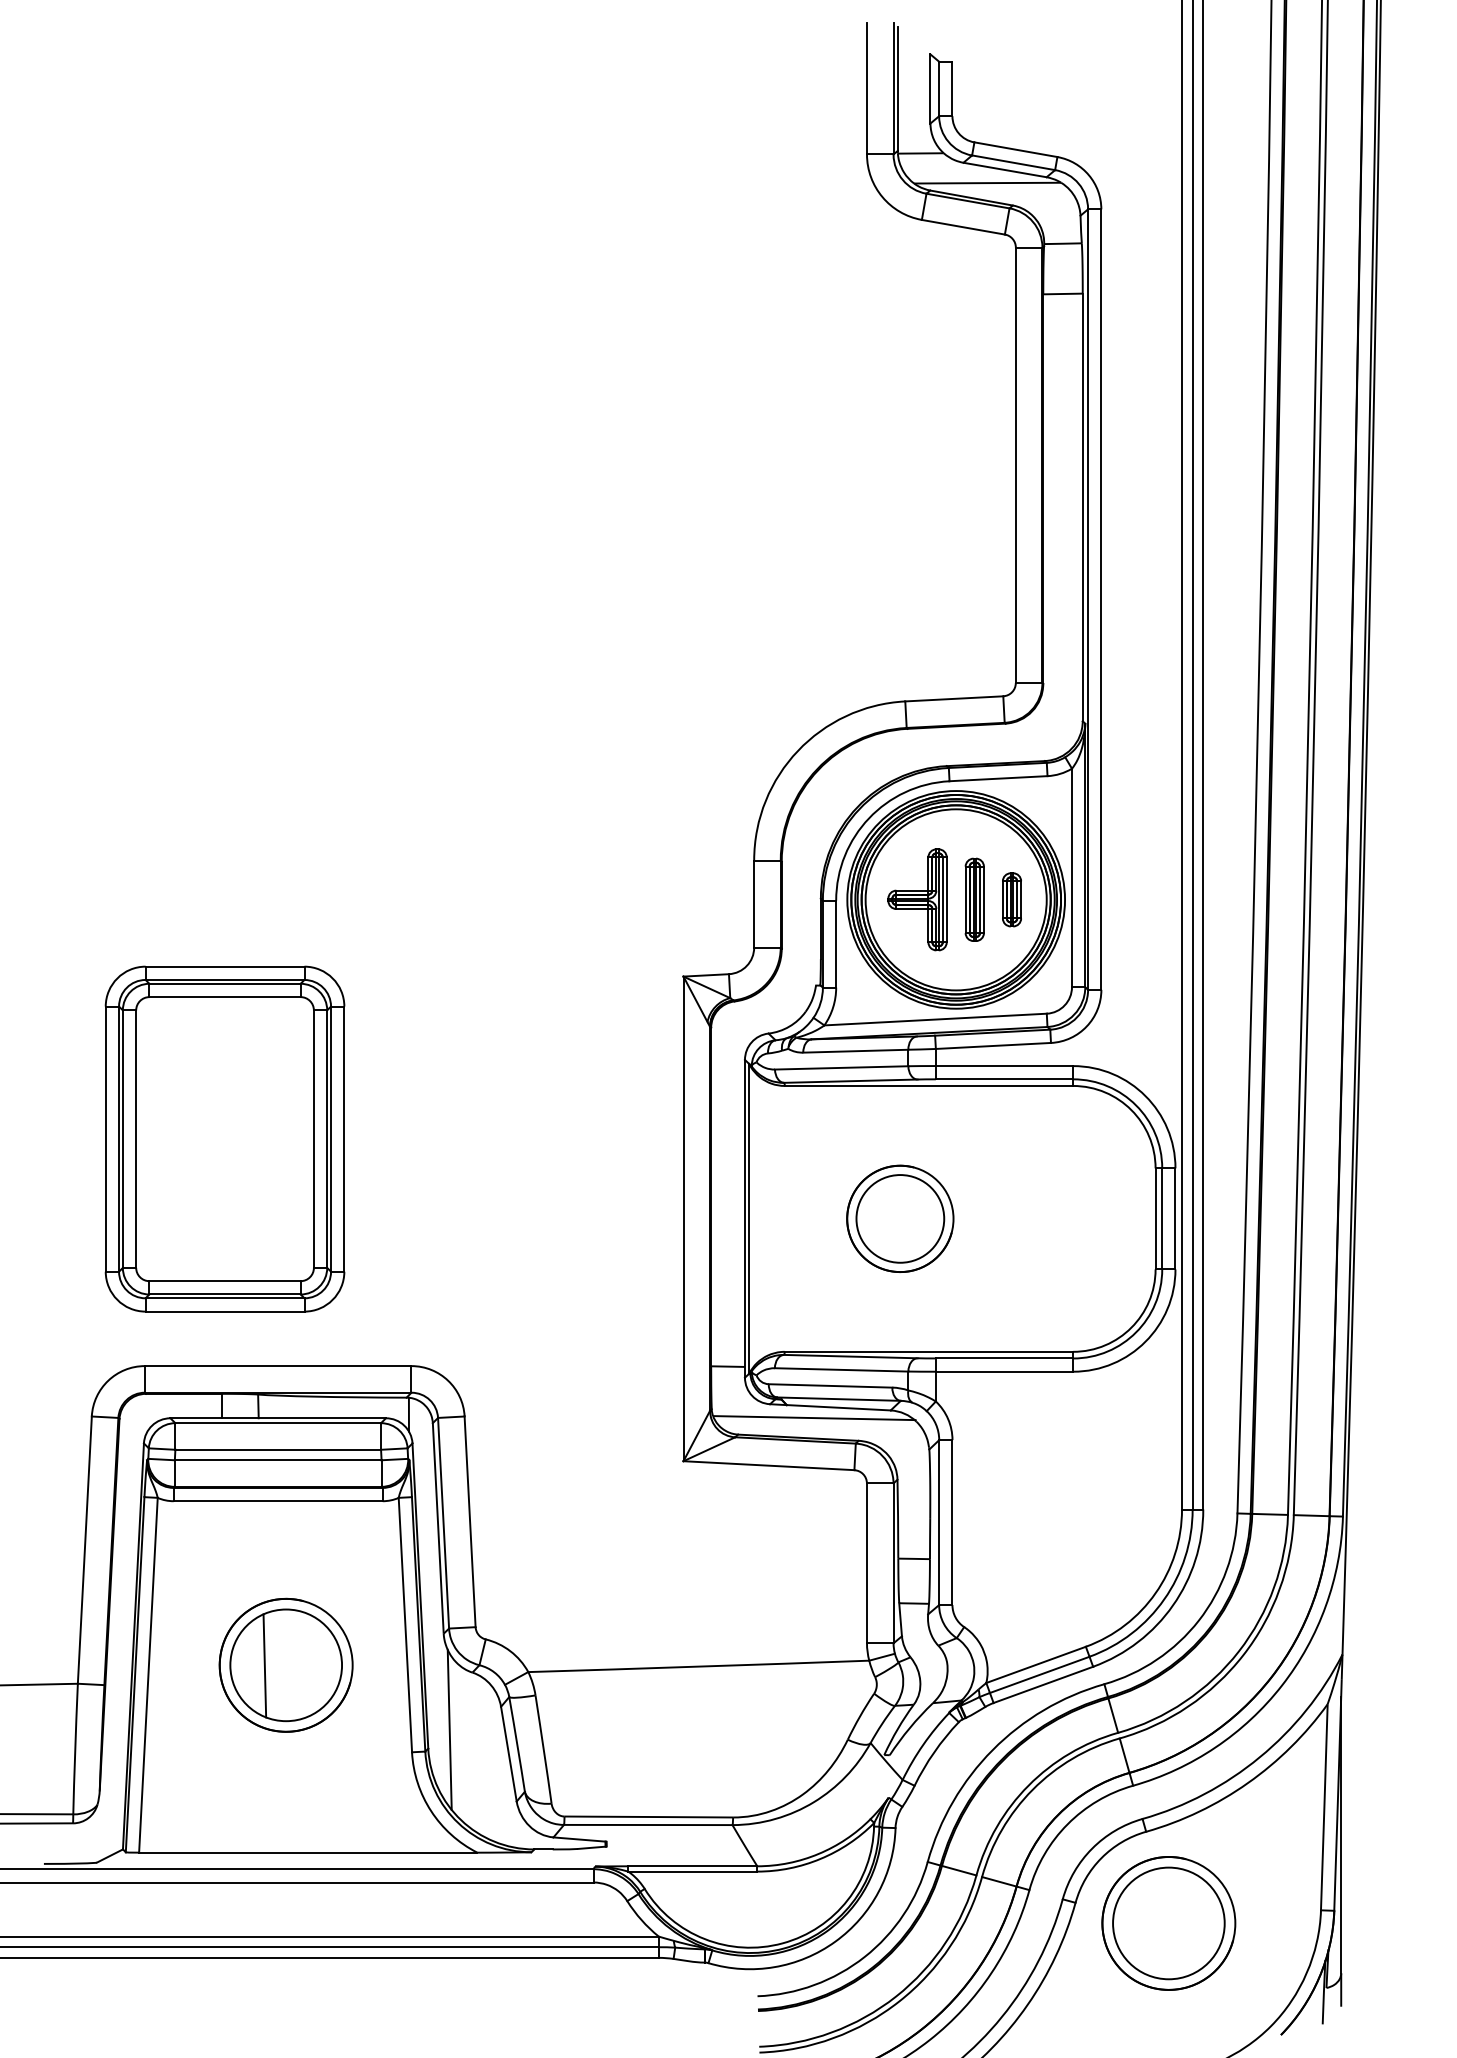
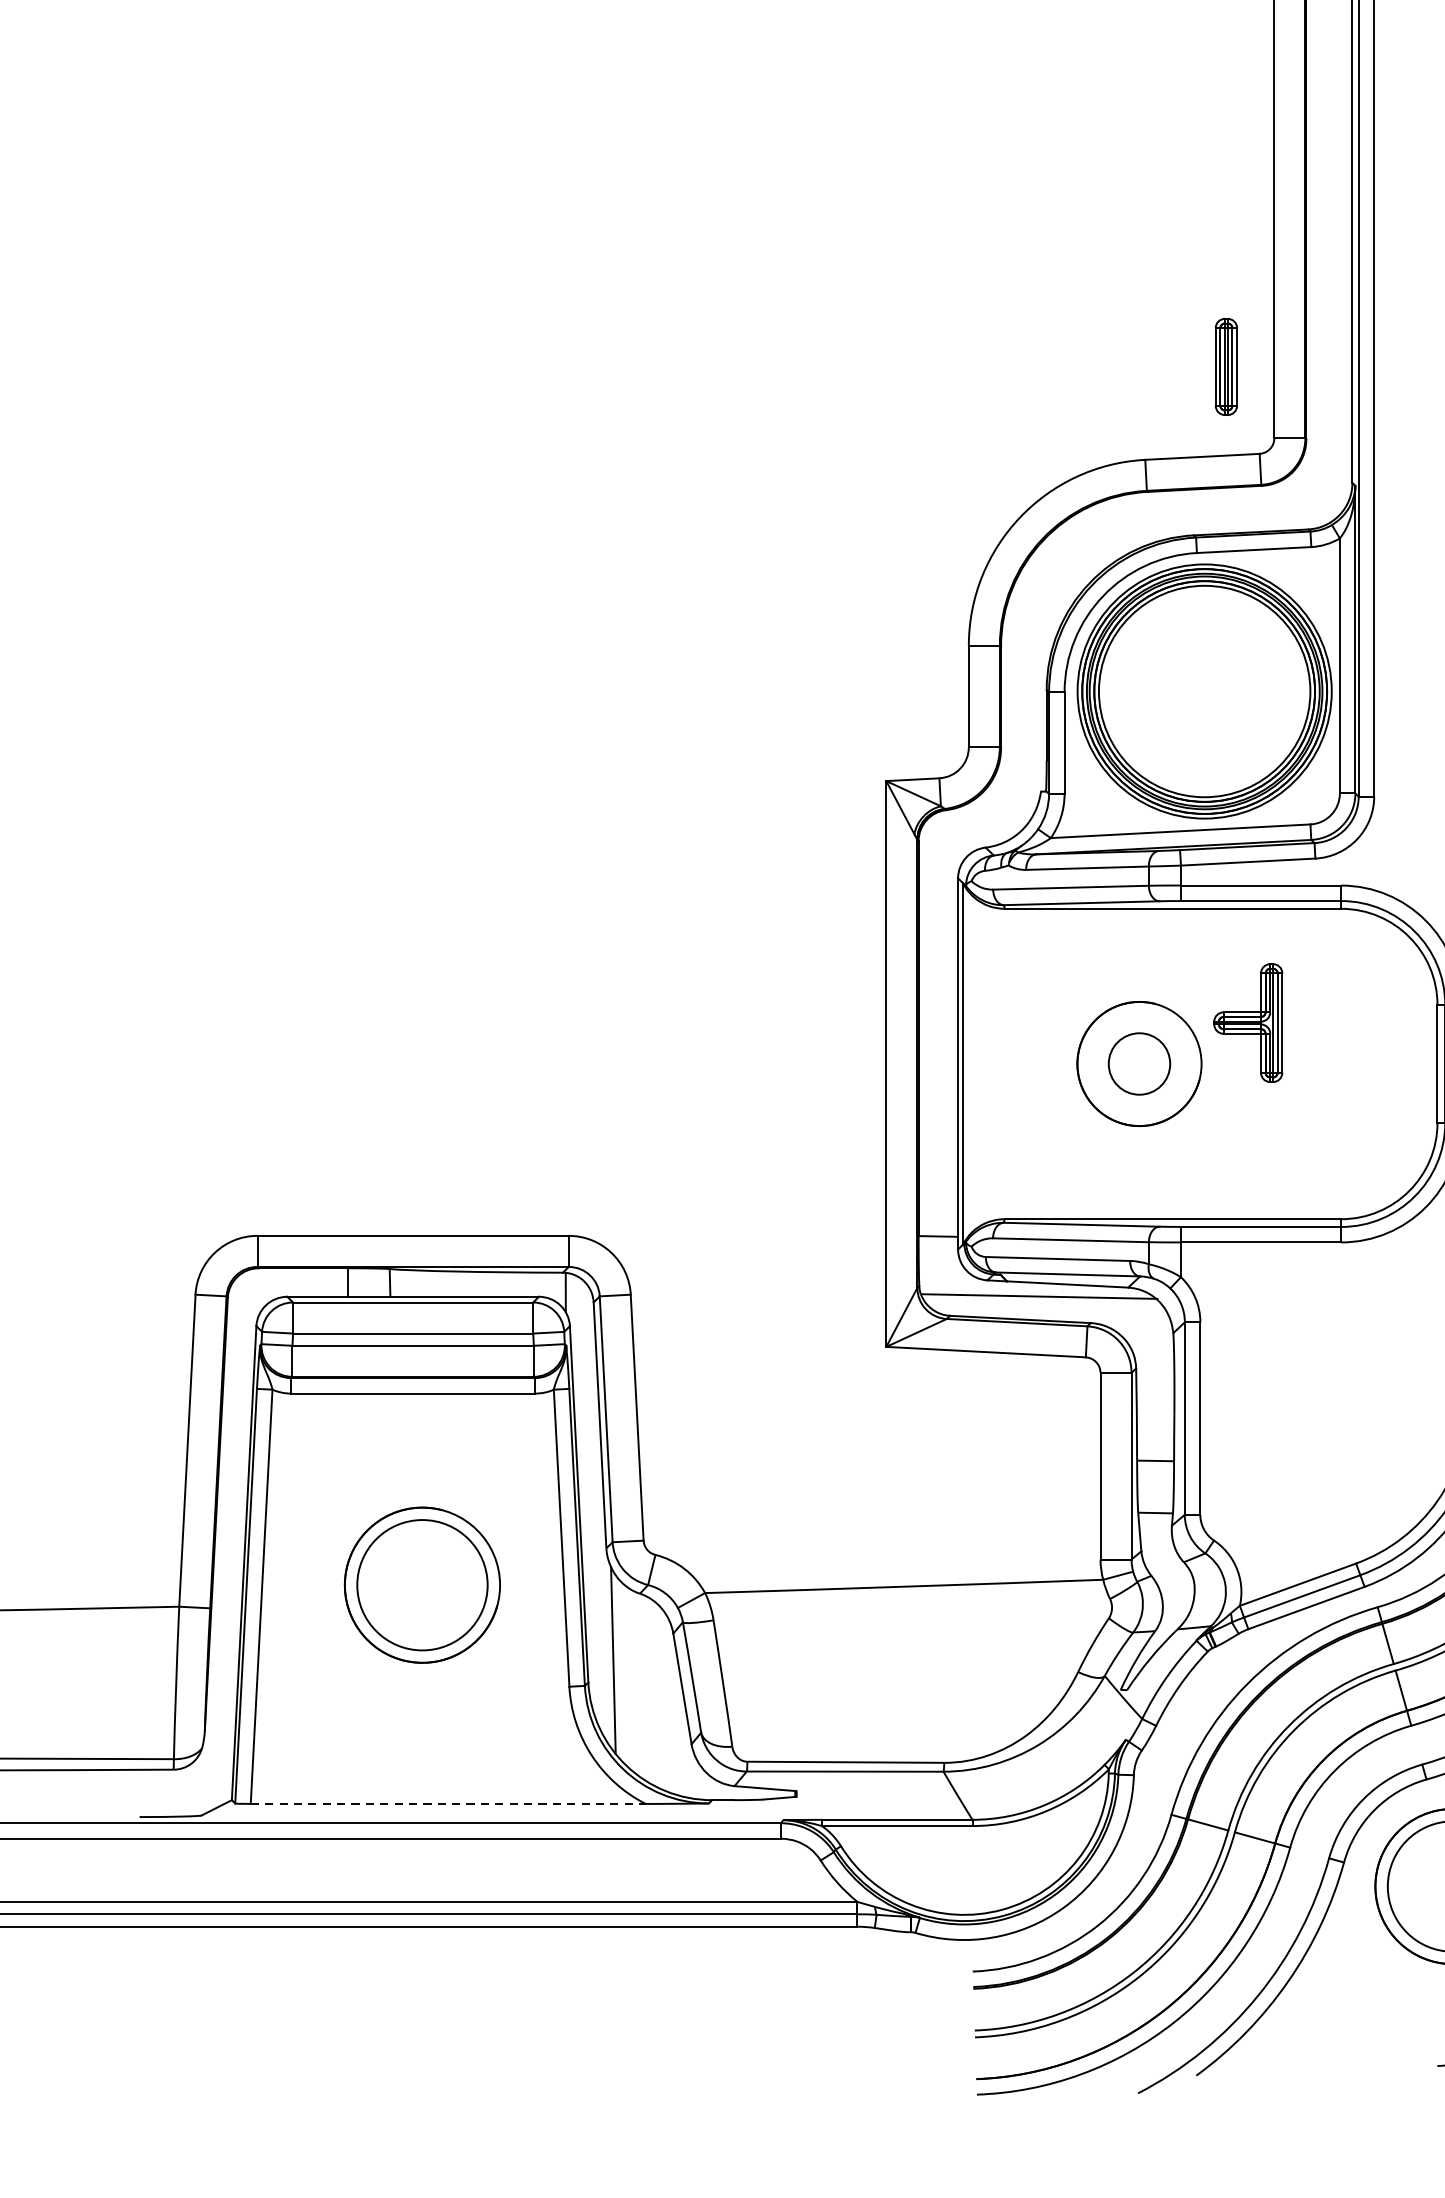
part: (917, 899) -> (1248, 1022), moved
part: (974, 899) -> (1226, 366), moved
part: (1011, 899) -> (1269, 691), removed
part: (224, 1138) -> (350, 970), removed
circle: (900, 1218) -> (1139, 1063), size x0.6
line: (264, 1665) -> (397, 1585), removed
line: (308, 1852) -> (448, 1803), solid -> dashed

